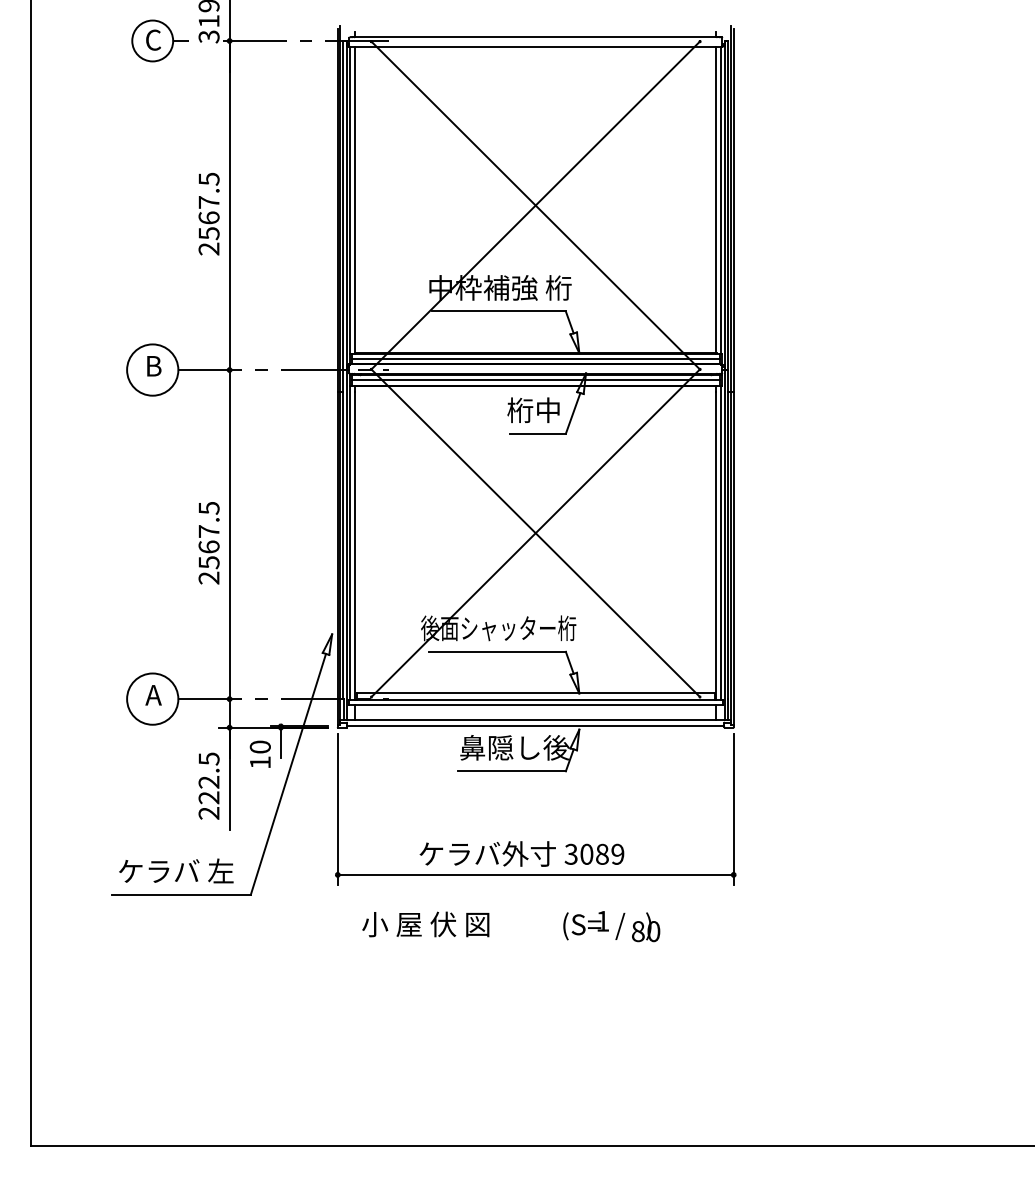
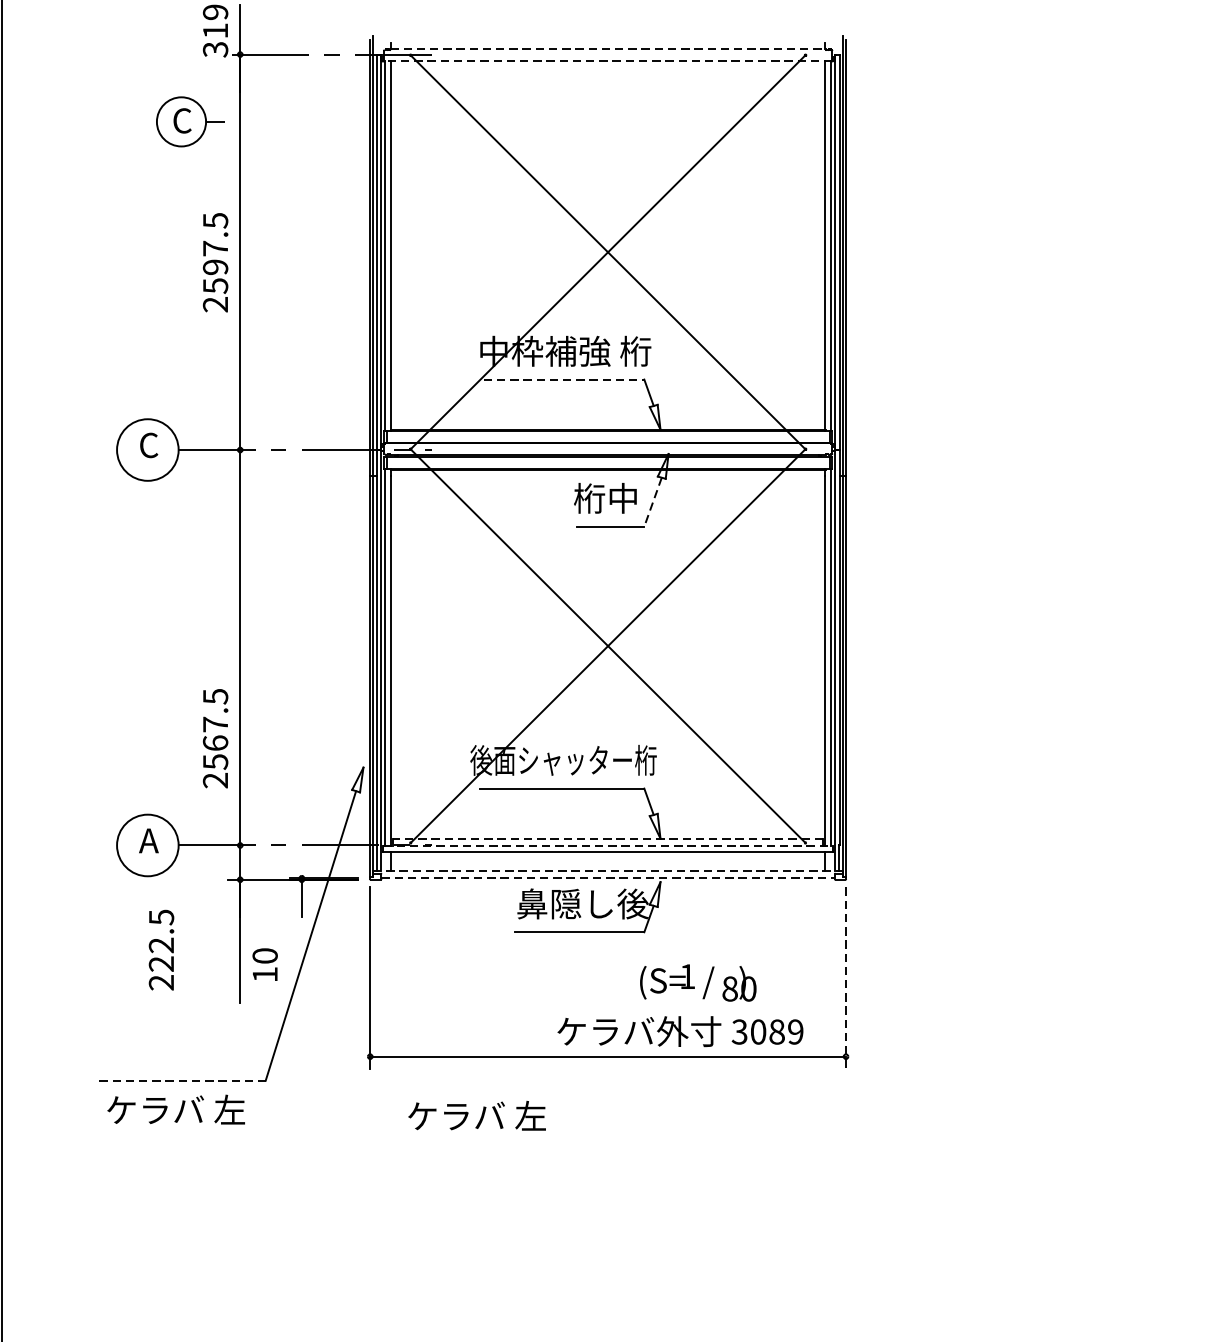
line: (536, 36) -> (609, 49), solid -> dashed
part: (159, 40) -> (189, 121), moved
line: (535, 46) -> (607, 61), solid -> dashed
text: (208, 217) -> (214, 266), 2567.5 -> 2597.5
line: (499, 311) -> (564, 379), solid -> dashed
line: (535, 359) -> (607, 437), removed
text: (153, 365) -> (148, 444), B -> C
line: (535, 380) -> (607, 462), removed
line: (573, 413) -> (653, 502), solid -> dashed
text: (208, 543) -> (214, 738), moved
line: (535, 693) -> (607, 838), solid -> dashed
line: (535, 699) -> (607, 845), solid -> dashed
line: (535, 720) -> (607, 871), solid -> dashed
line: (535, 726) -> (607, 878), solid -> dashed
text: (259, 753) -> (264, 963), moved
text: (208, 785) -> (160, 949), moved
line: (733, 809) -> (845, 978), solid -> dashed
text: (521, 853) -> (679, 1030), moved
text: (176, 870) -> (176, 1109), moved
line: (182, 894) -> (183, 1080), solid -> dashed
text: (425, 924) -> (475, 1116), 小 屋 伏 図 -> ケラバ 左
text: (611, 926) -> (697, 982), moved

